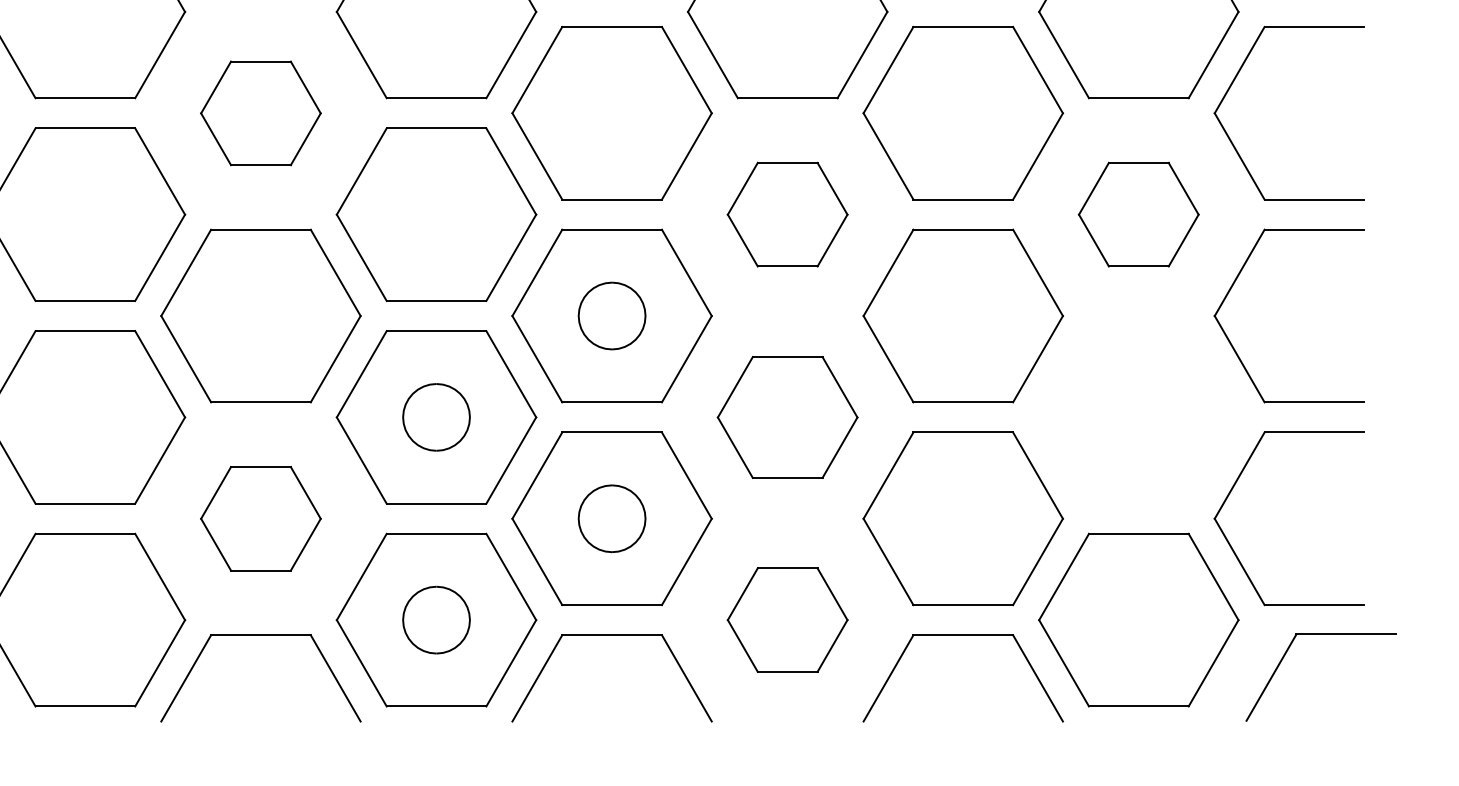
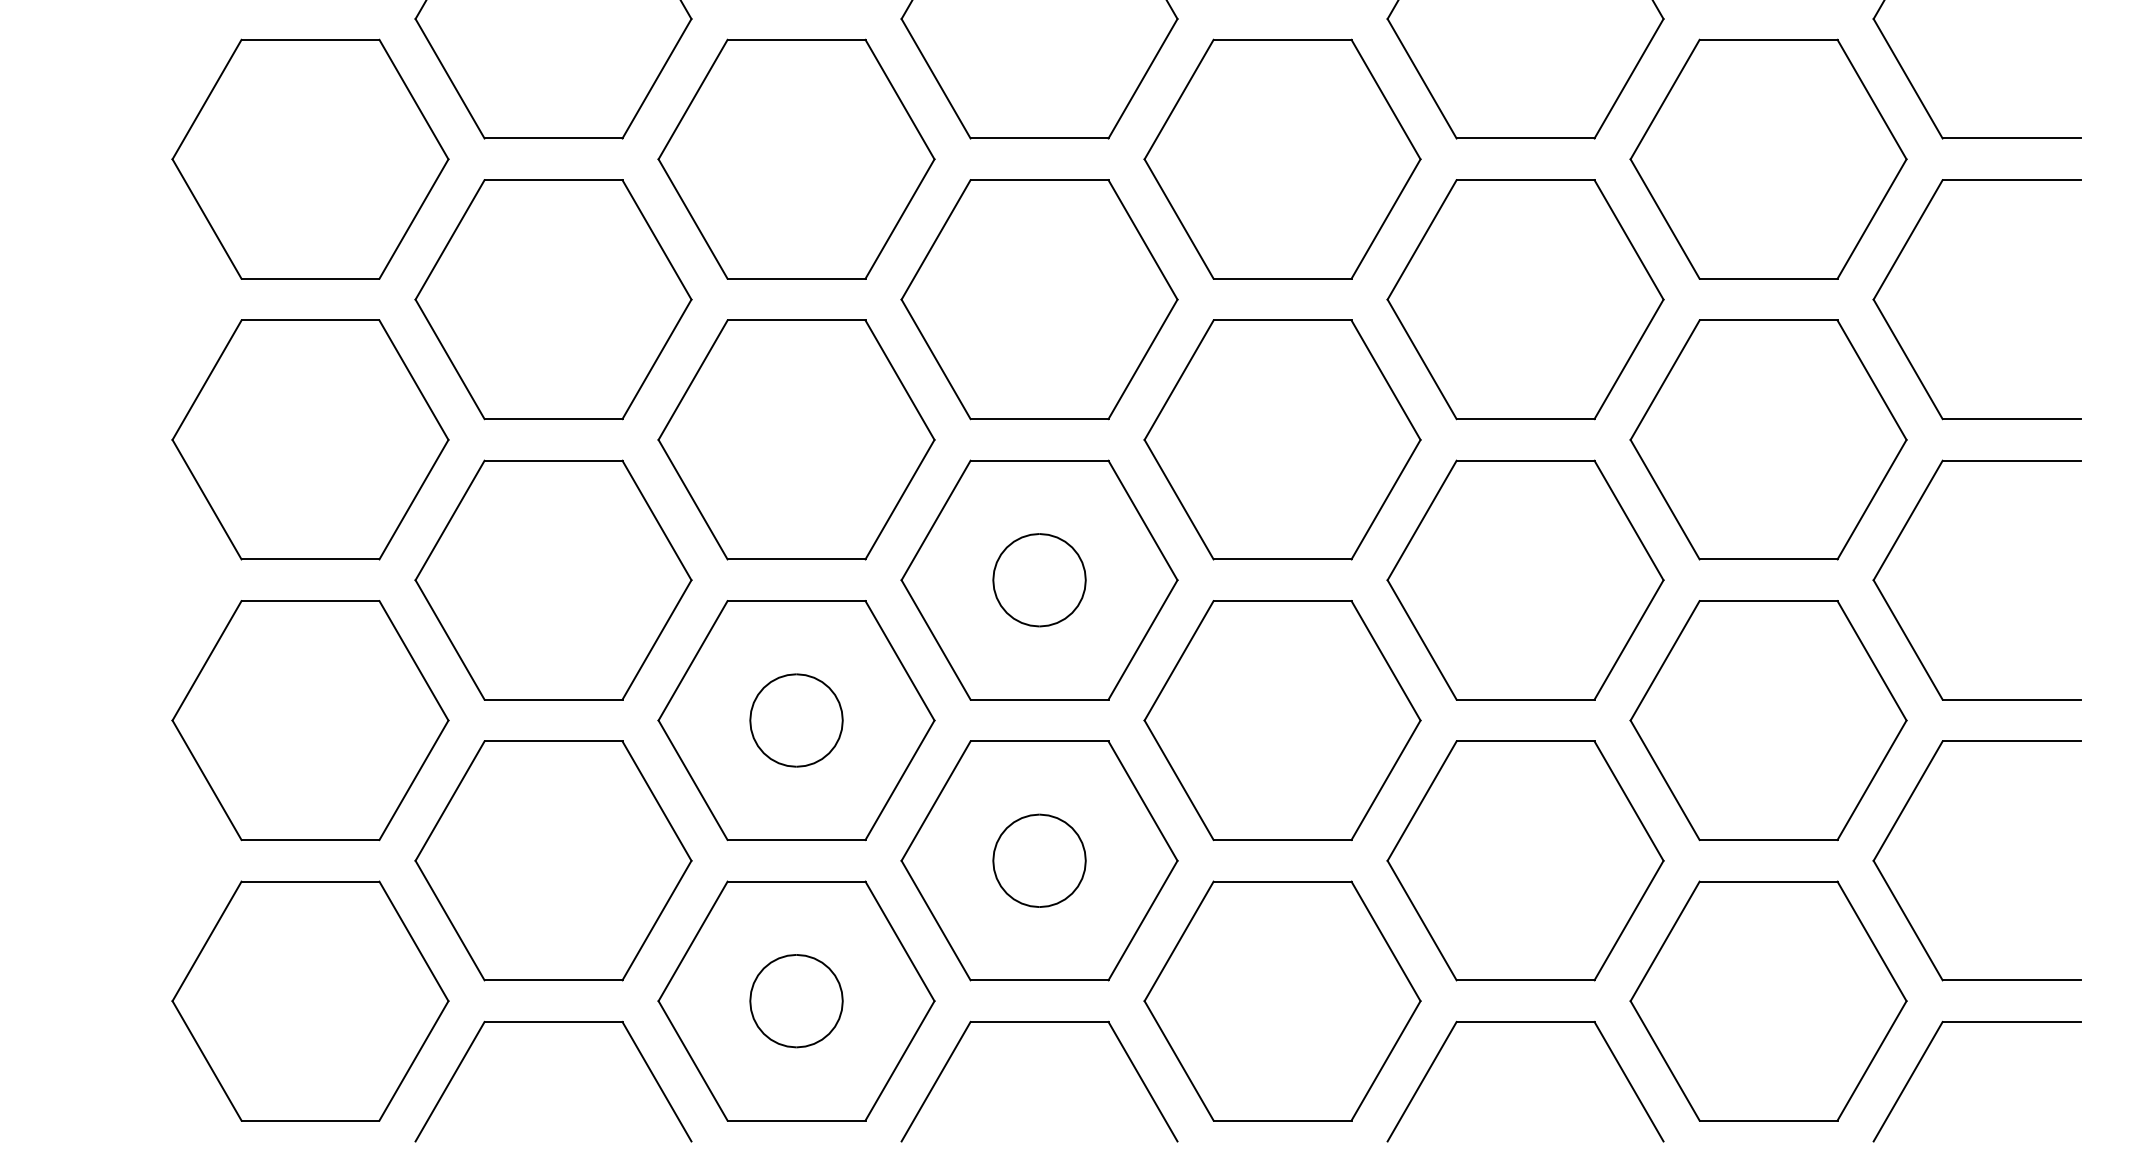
part: (260, 113) -> (553, 299), size x1.67
part: (787, 214) -> (1282, 439), size x1.67
part: (1138, 214) -> (1768, 439), size x1.67
part: (787, 417) -> (1282, 720), size x1.43
part: (1138, 417) -> (1768, 720), added
part: (260, 518) -> (553, 860), size x1.67
part: (787, 619) -> (1282, 1000), size x1.67
part: (1284, 656) -> (1926, 1052), moved

